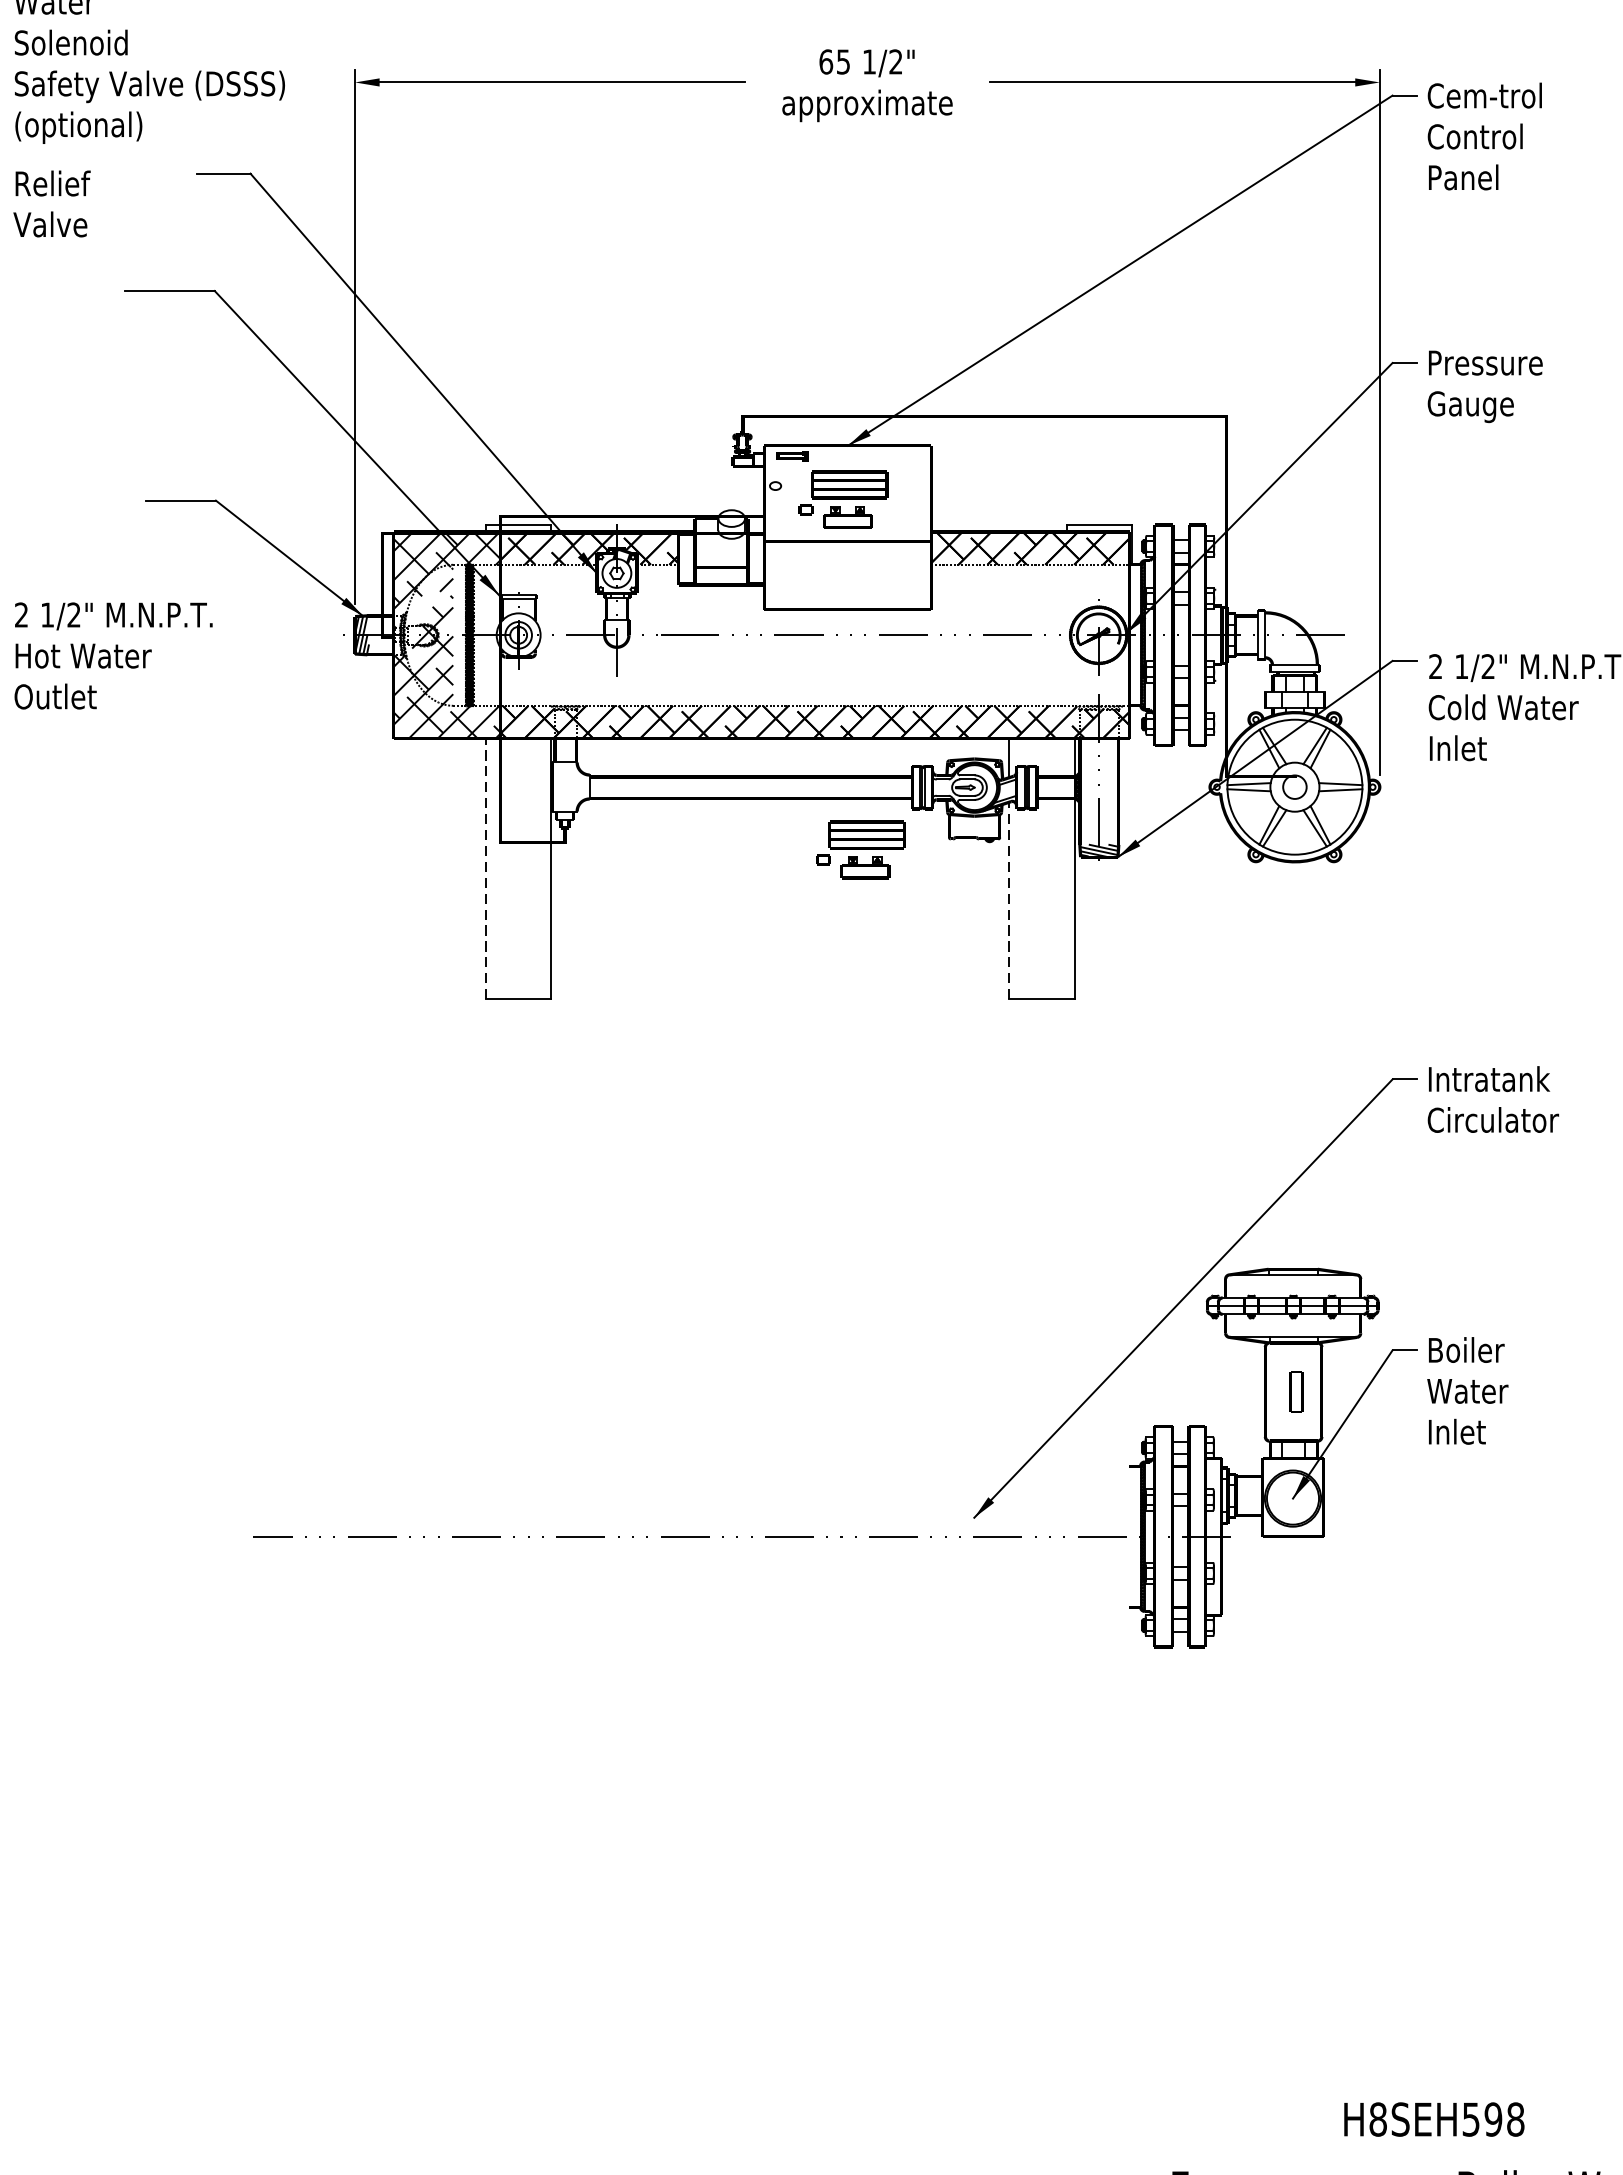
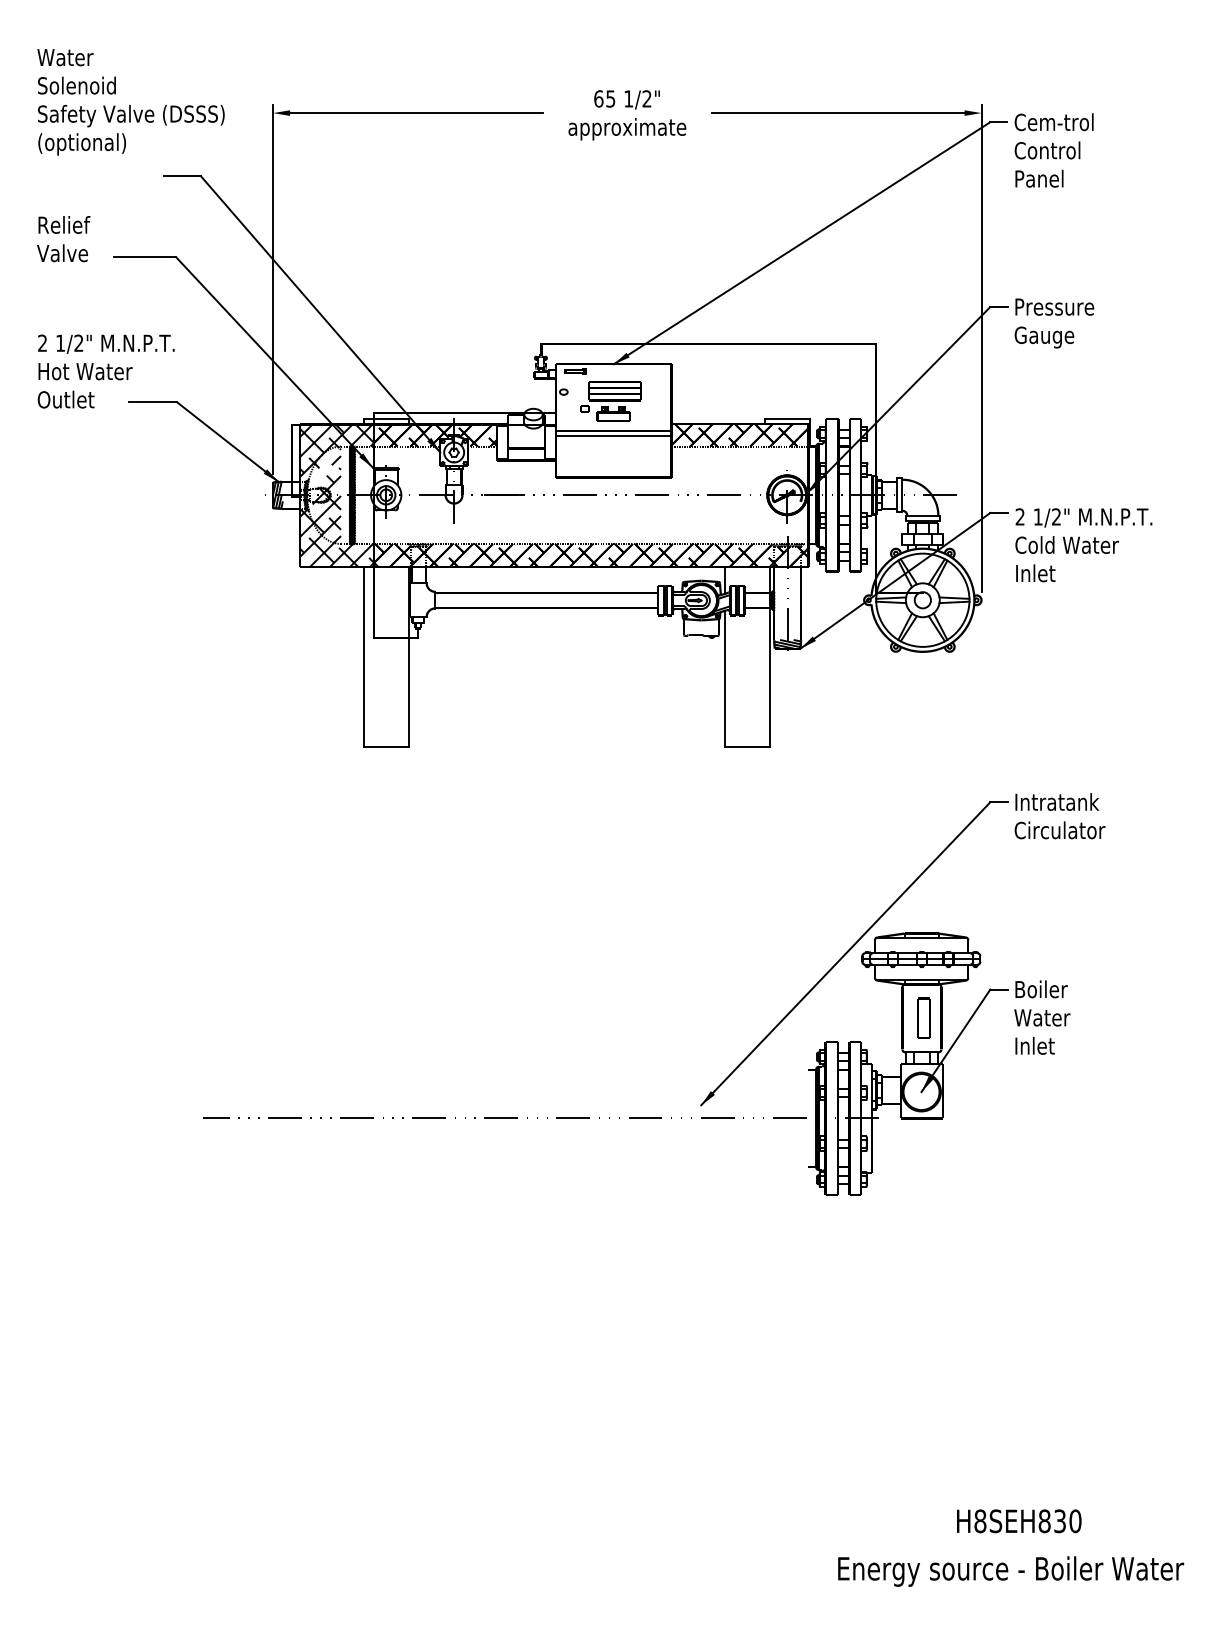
text: (51, 204) -> (63, 239), moved
line: (847, 548) -> (613, 435), added
text: (112, 655) -> (105, 371), moved
part: (860, 849) -> (622, 643), removed
line: (485, 868) -> (363, 656), dashed -> solid
line: (1009, 900) -> (725, 678), dashed -> solid
part: (1295, 1390) -> (923, 1017), size x1.43
text: (1492, 2119) -> (1059, 1521), H8SEH598 -> H8SEH830

